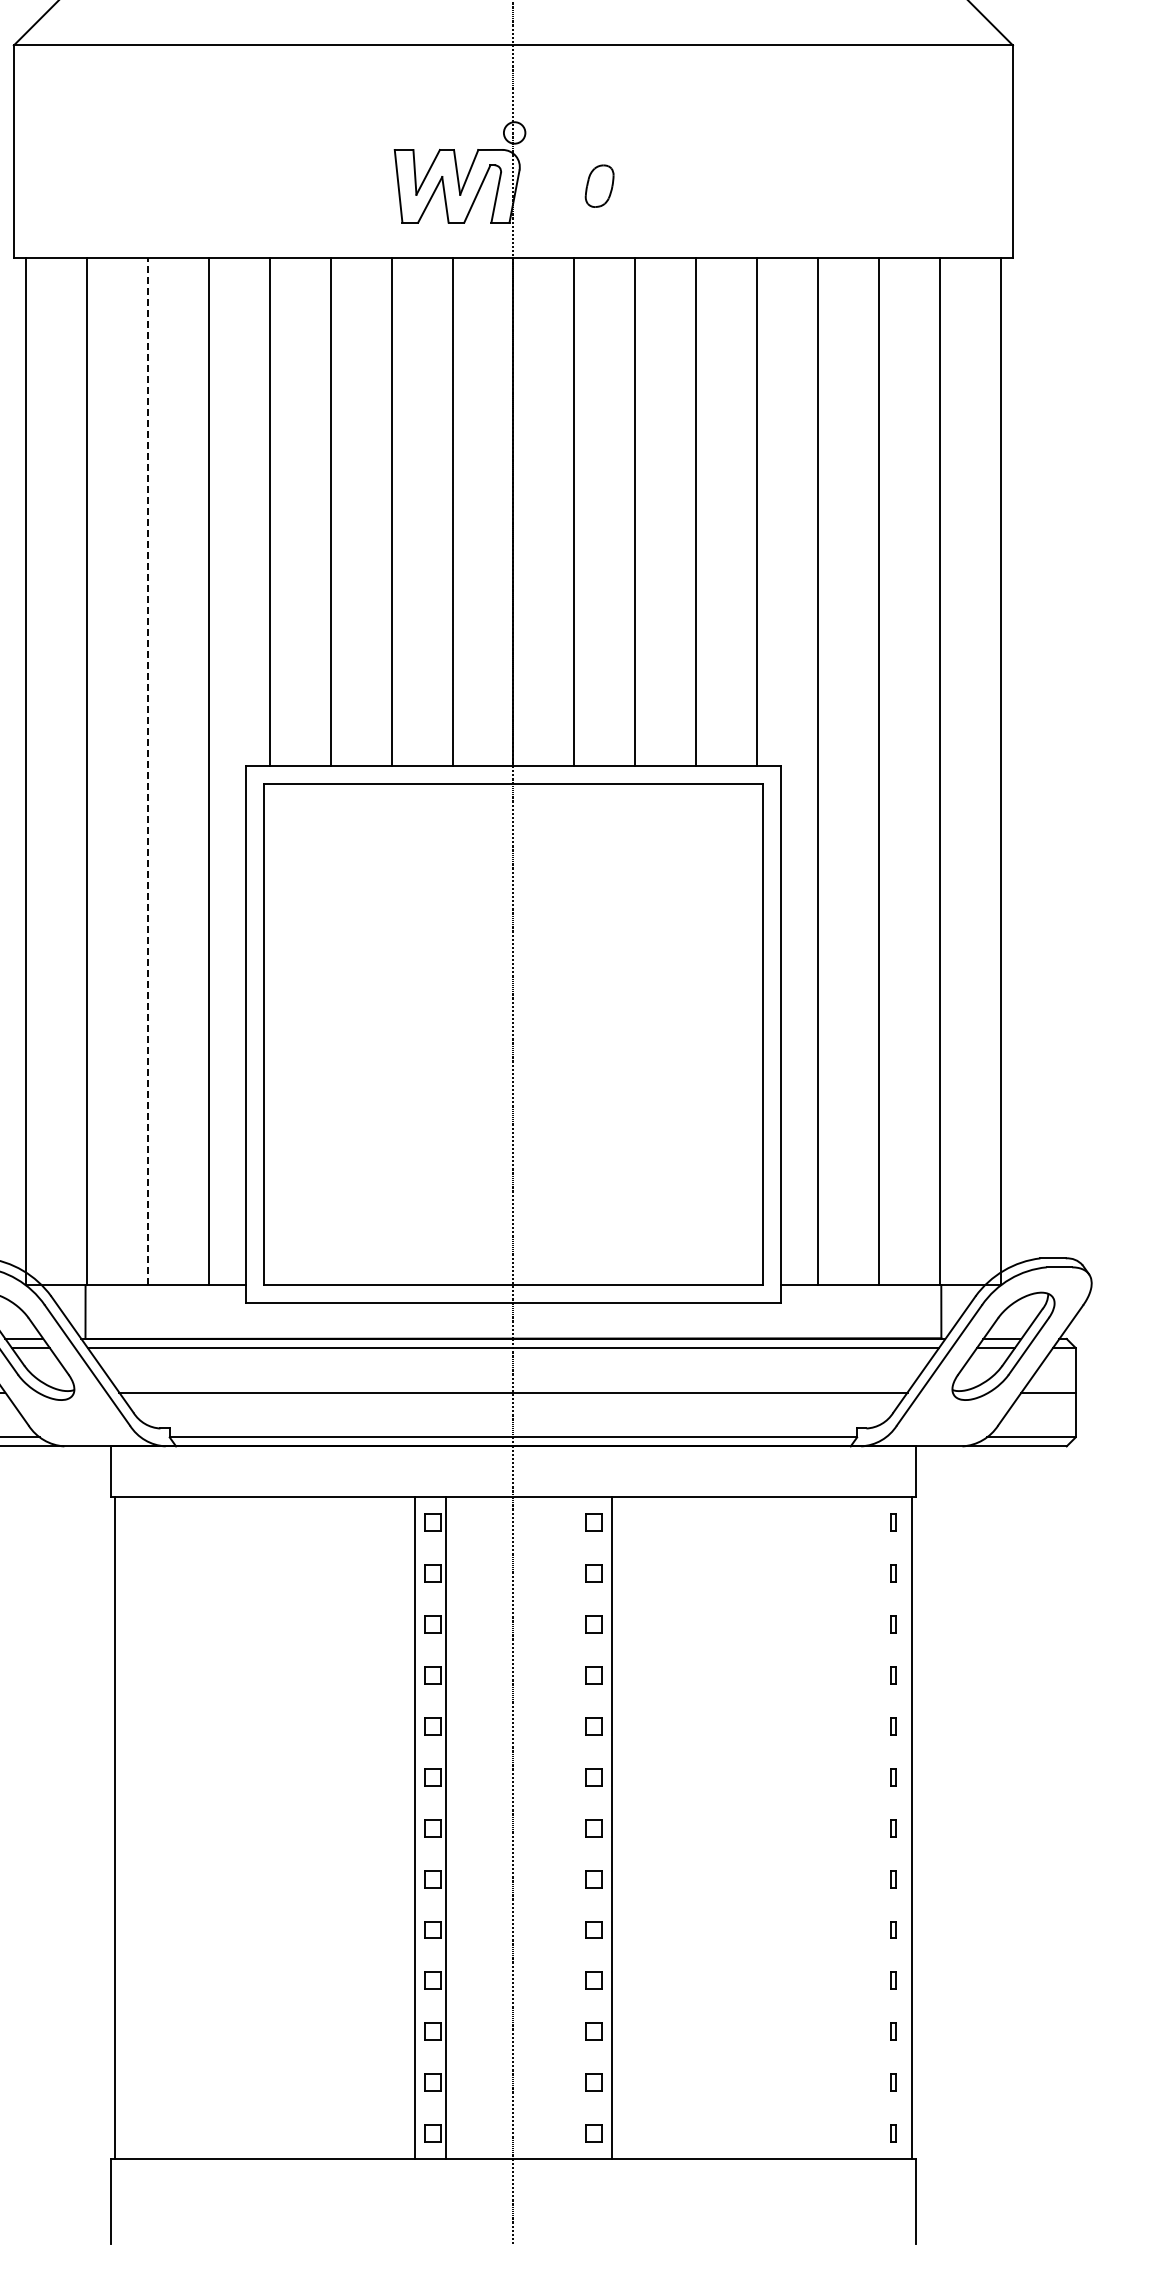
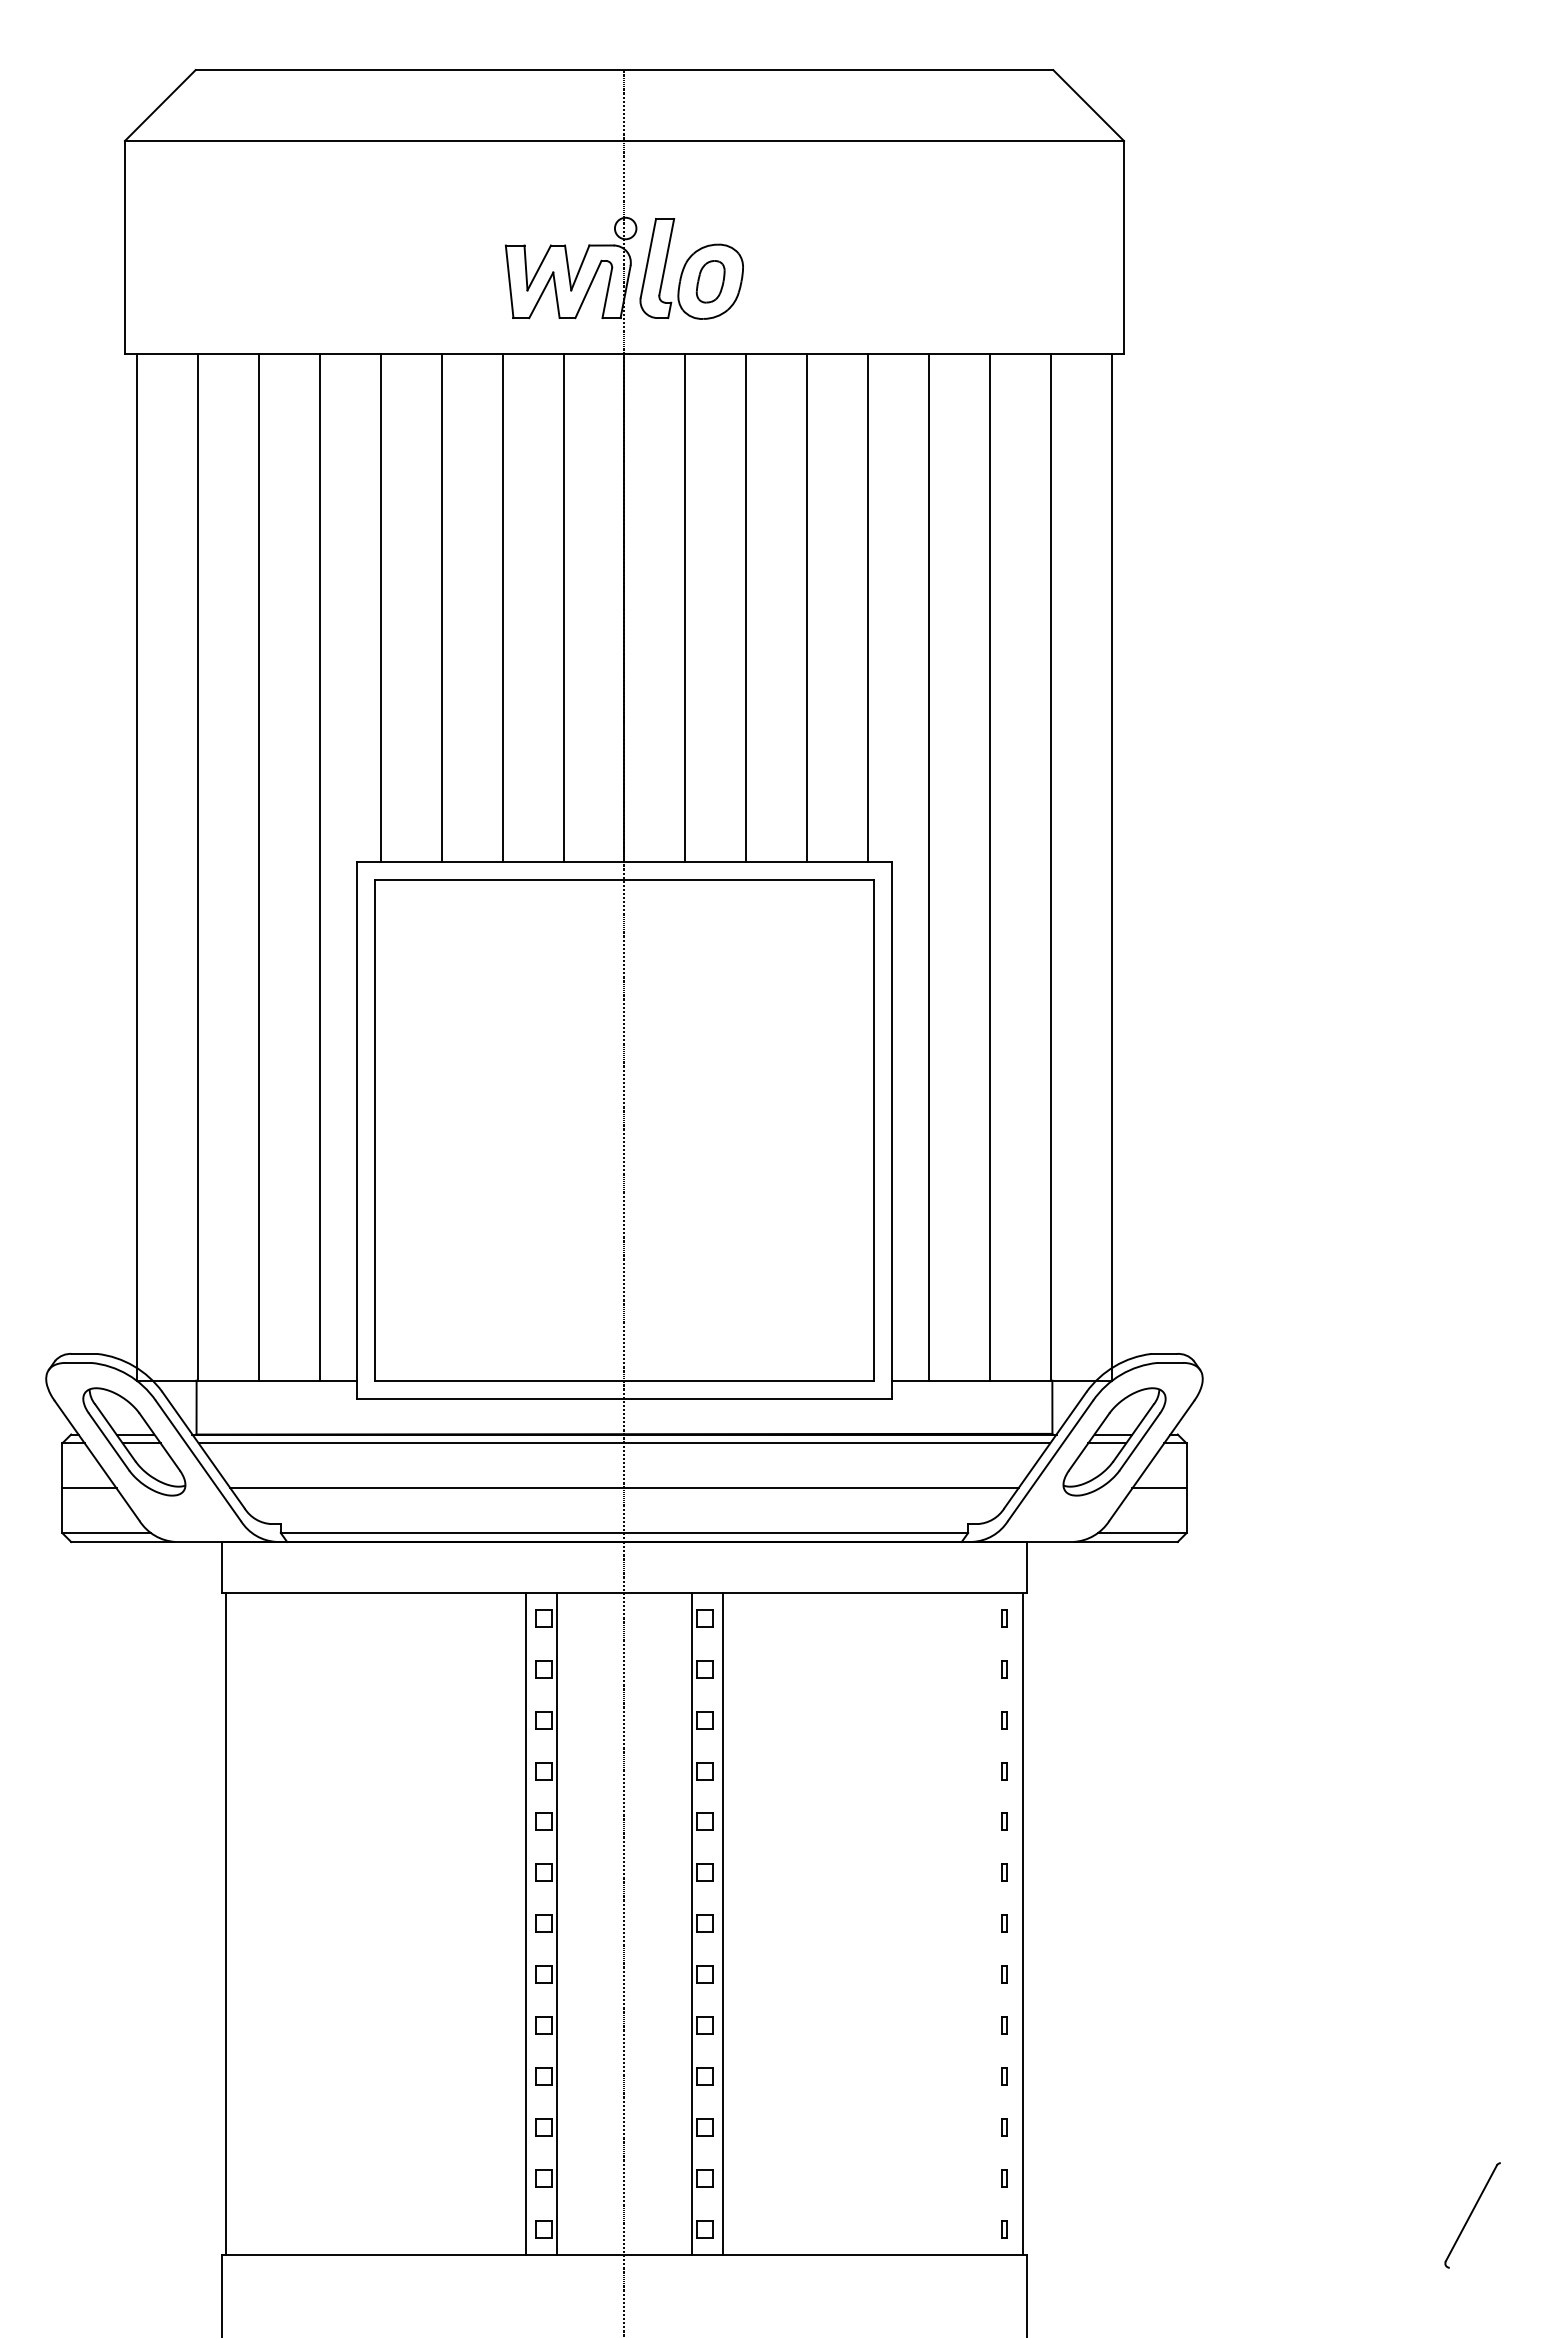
part: (580, 172) -> (691, 268), added
line: (148, 770) -> (259, 866), dashed -> solid
line: (580, 1827) -> (691, 1923), added

